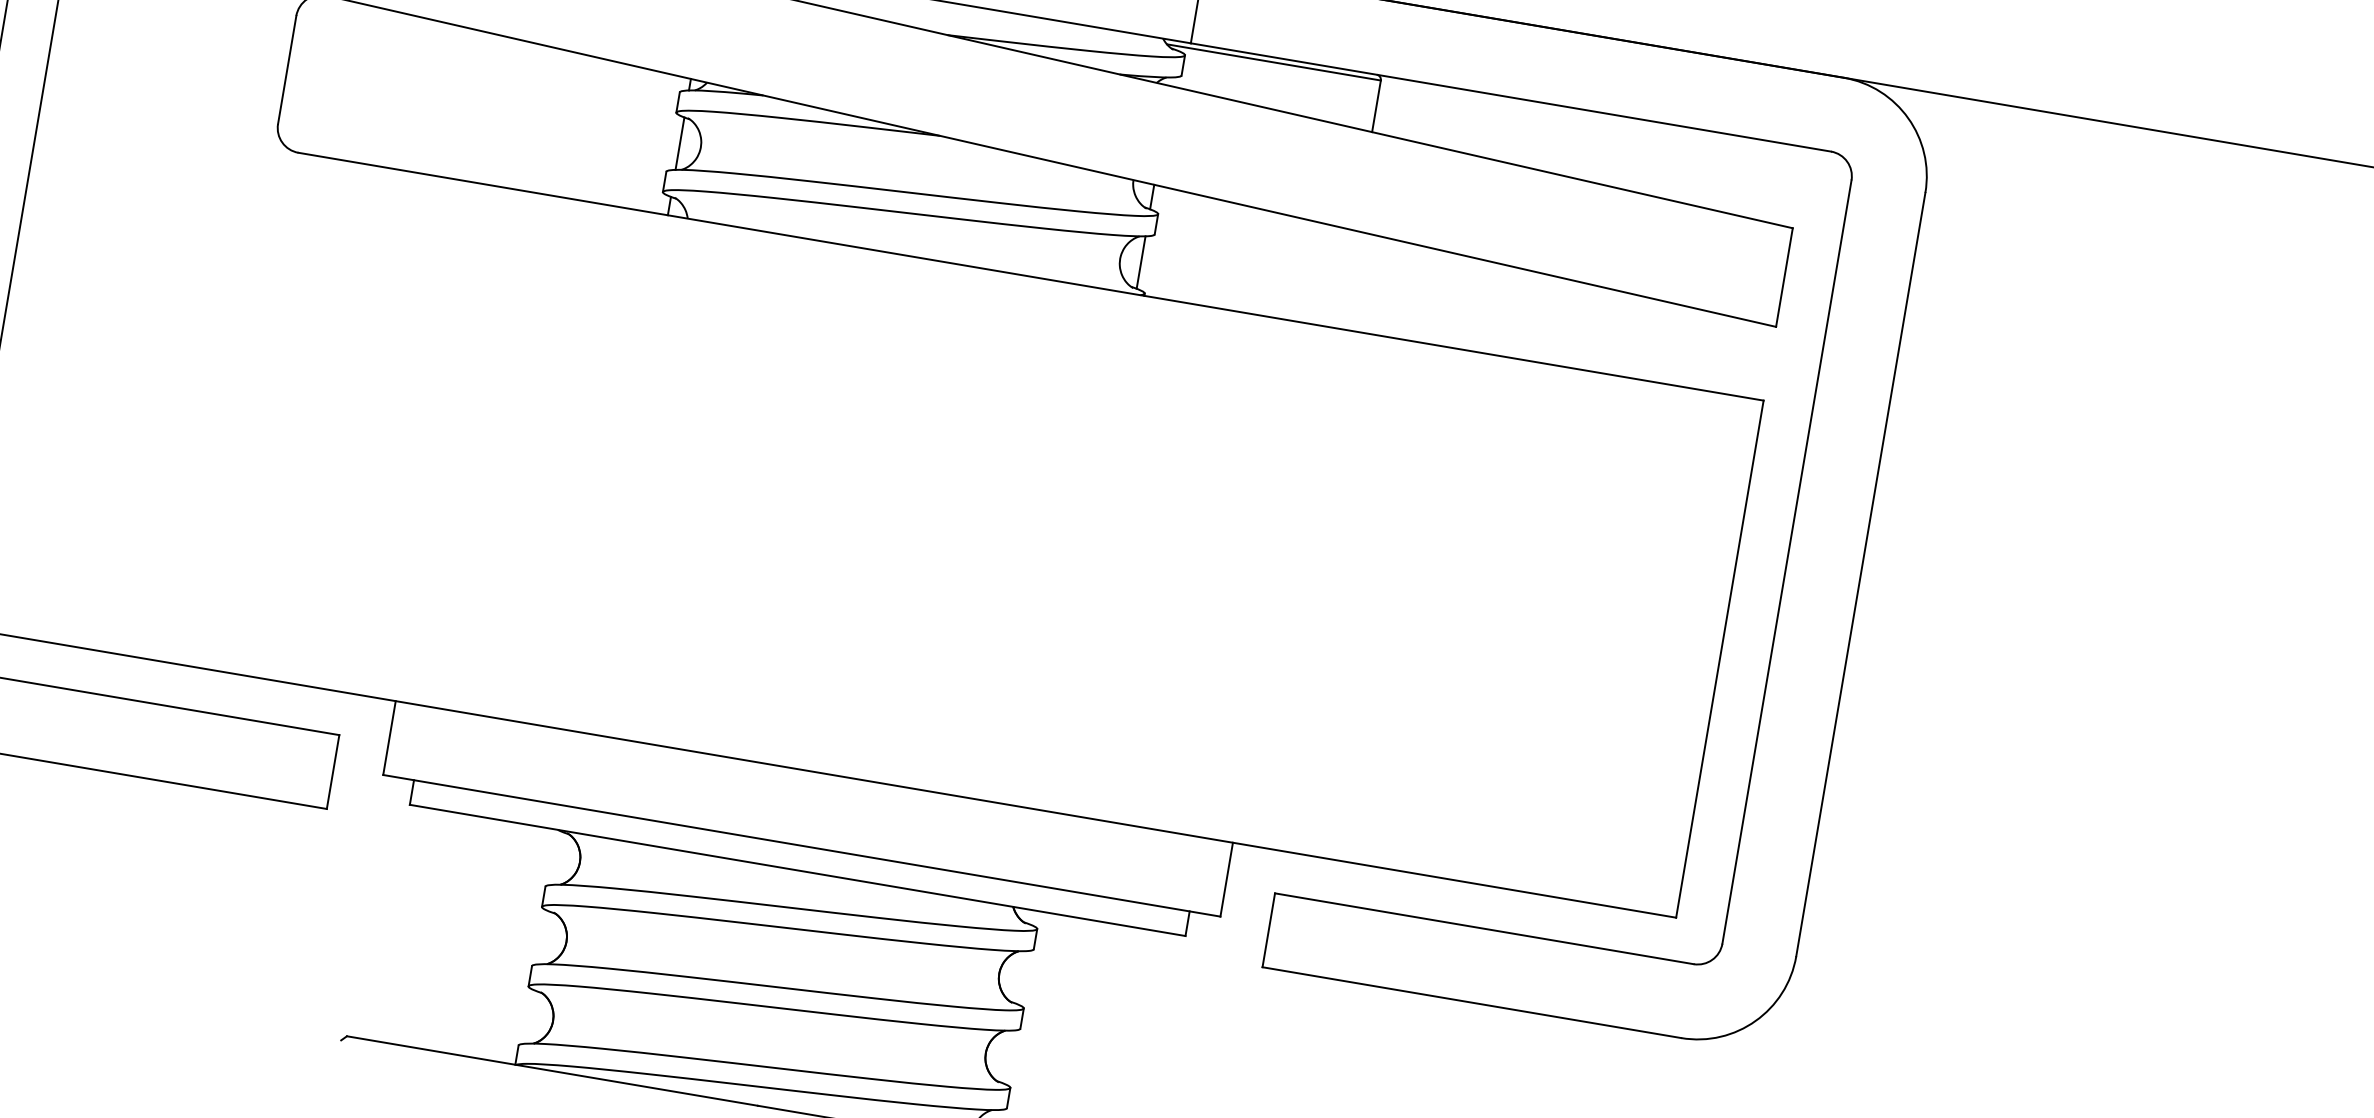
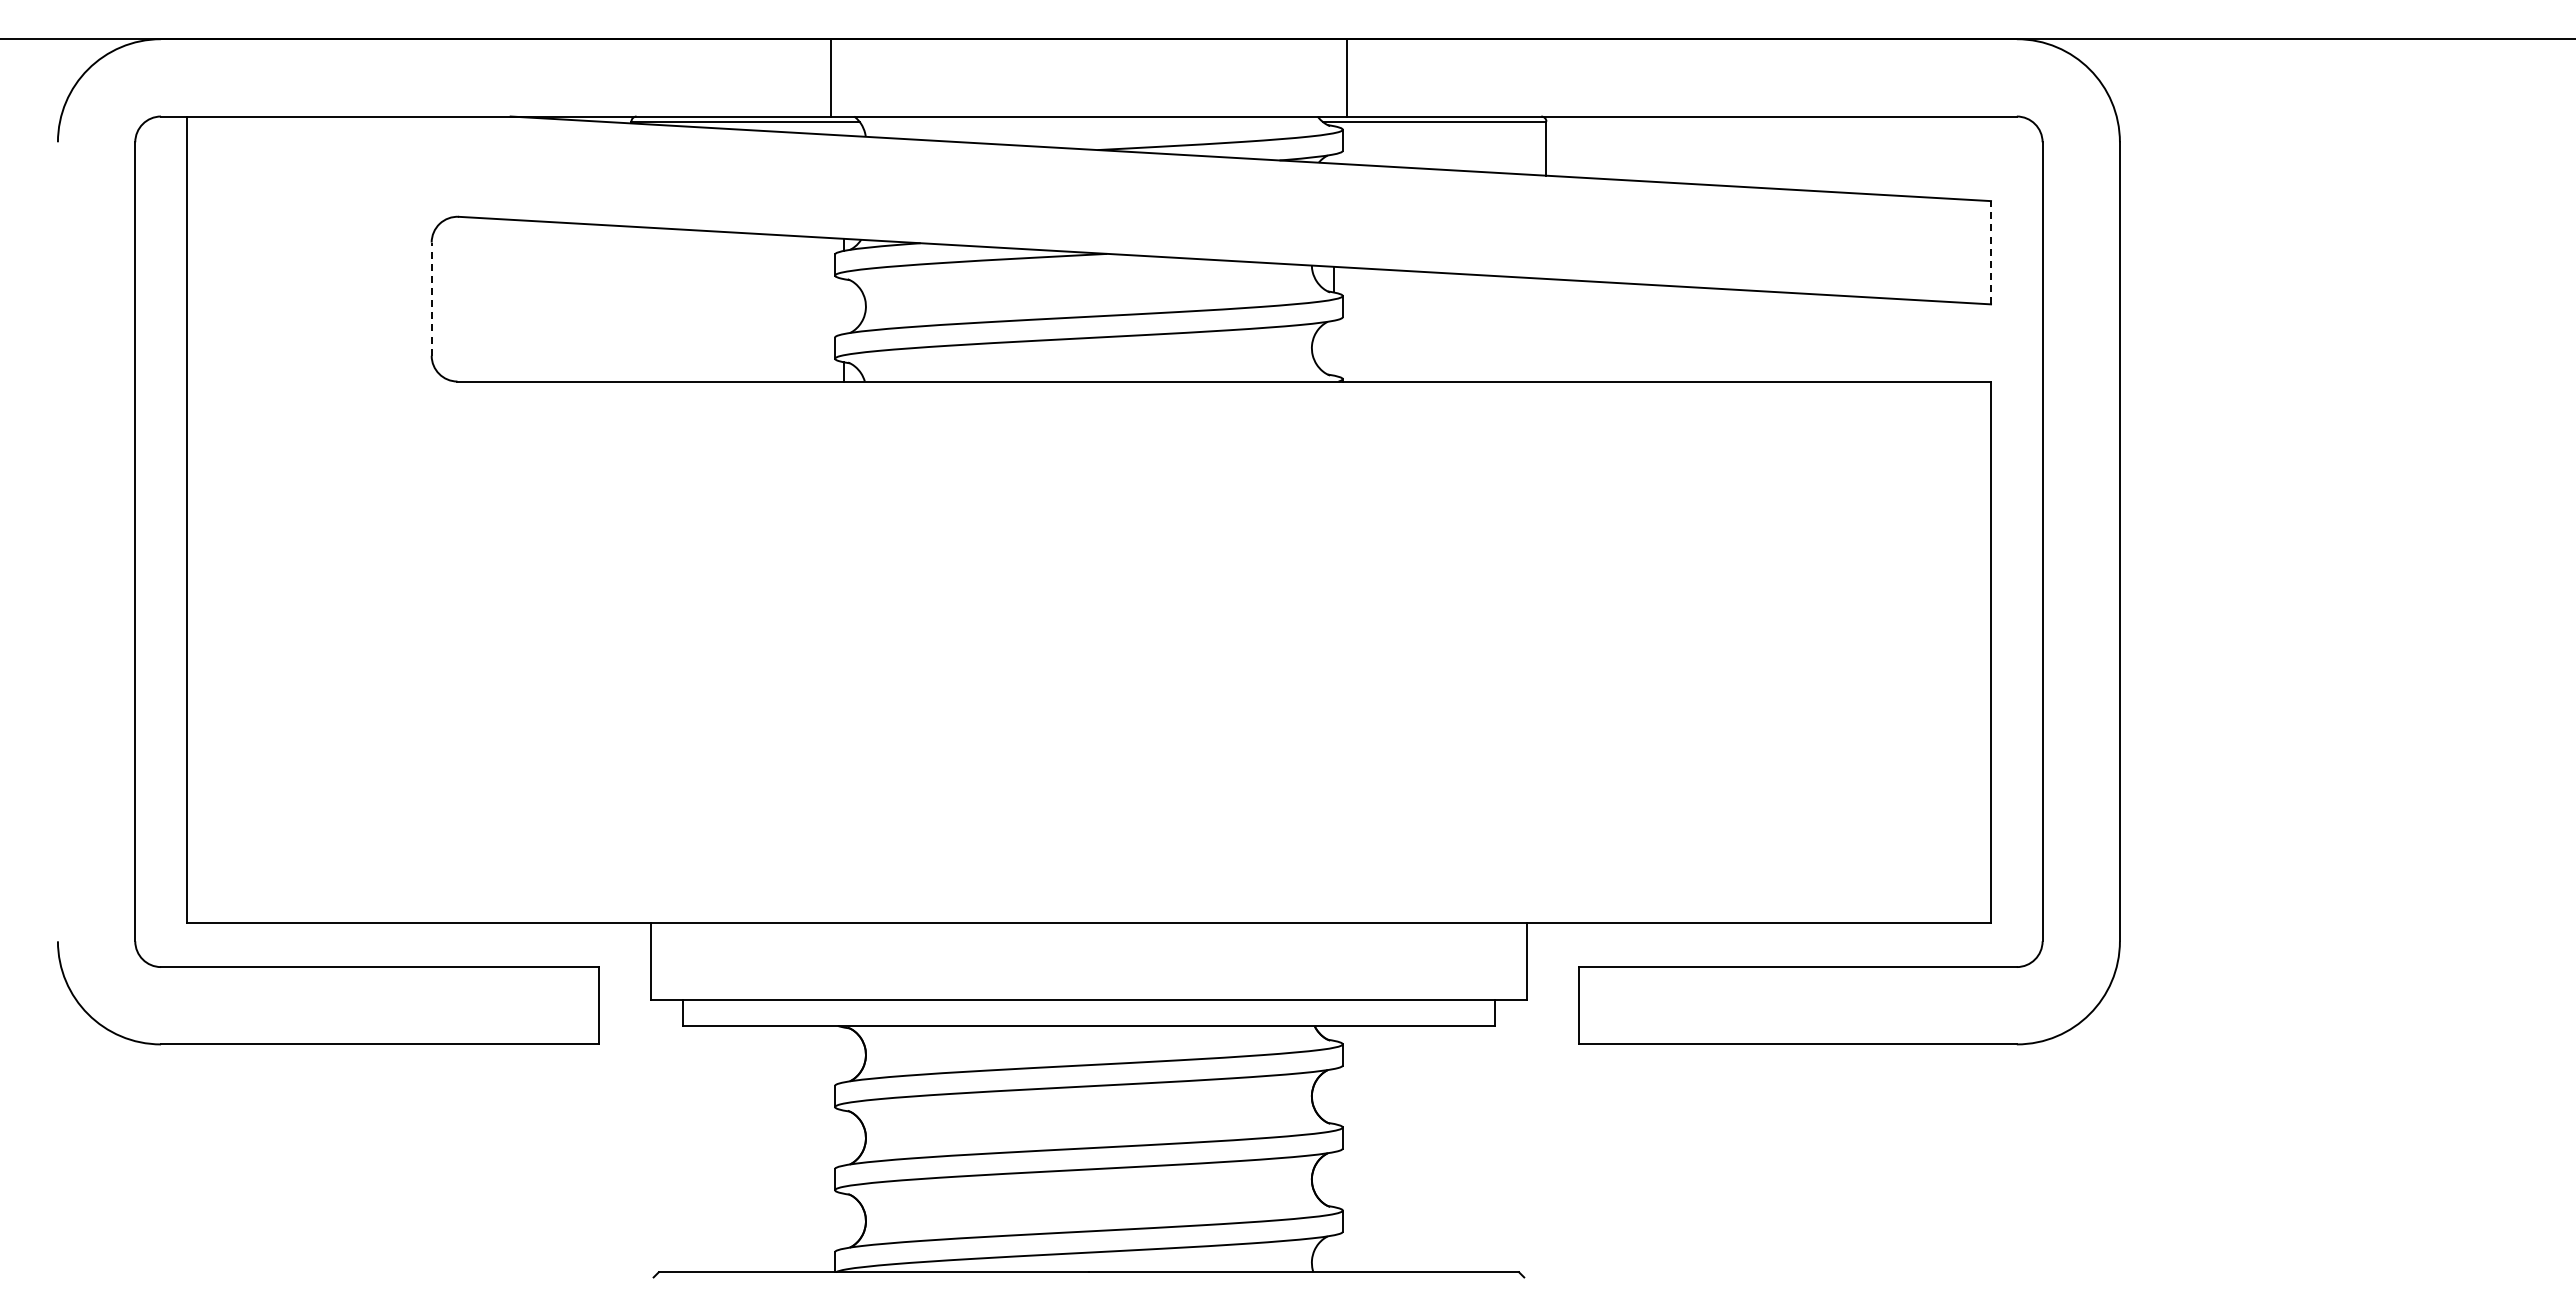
line: (286, 70) -> (431, 299), solid -> dashed
line: (680, 143) -> (844, 306), removed
line: (1140, 261) -> (1333, 347), removed
line: (1784, 277) -> (1991, 252), solid -> dashed

